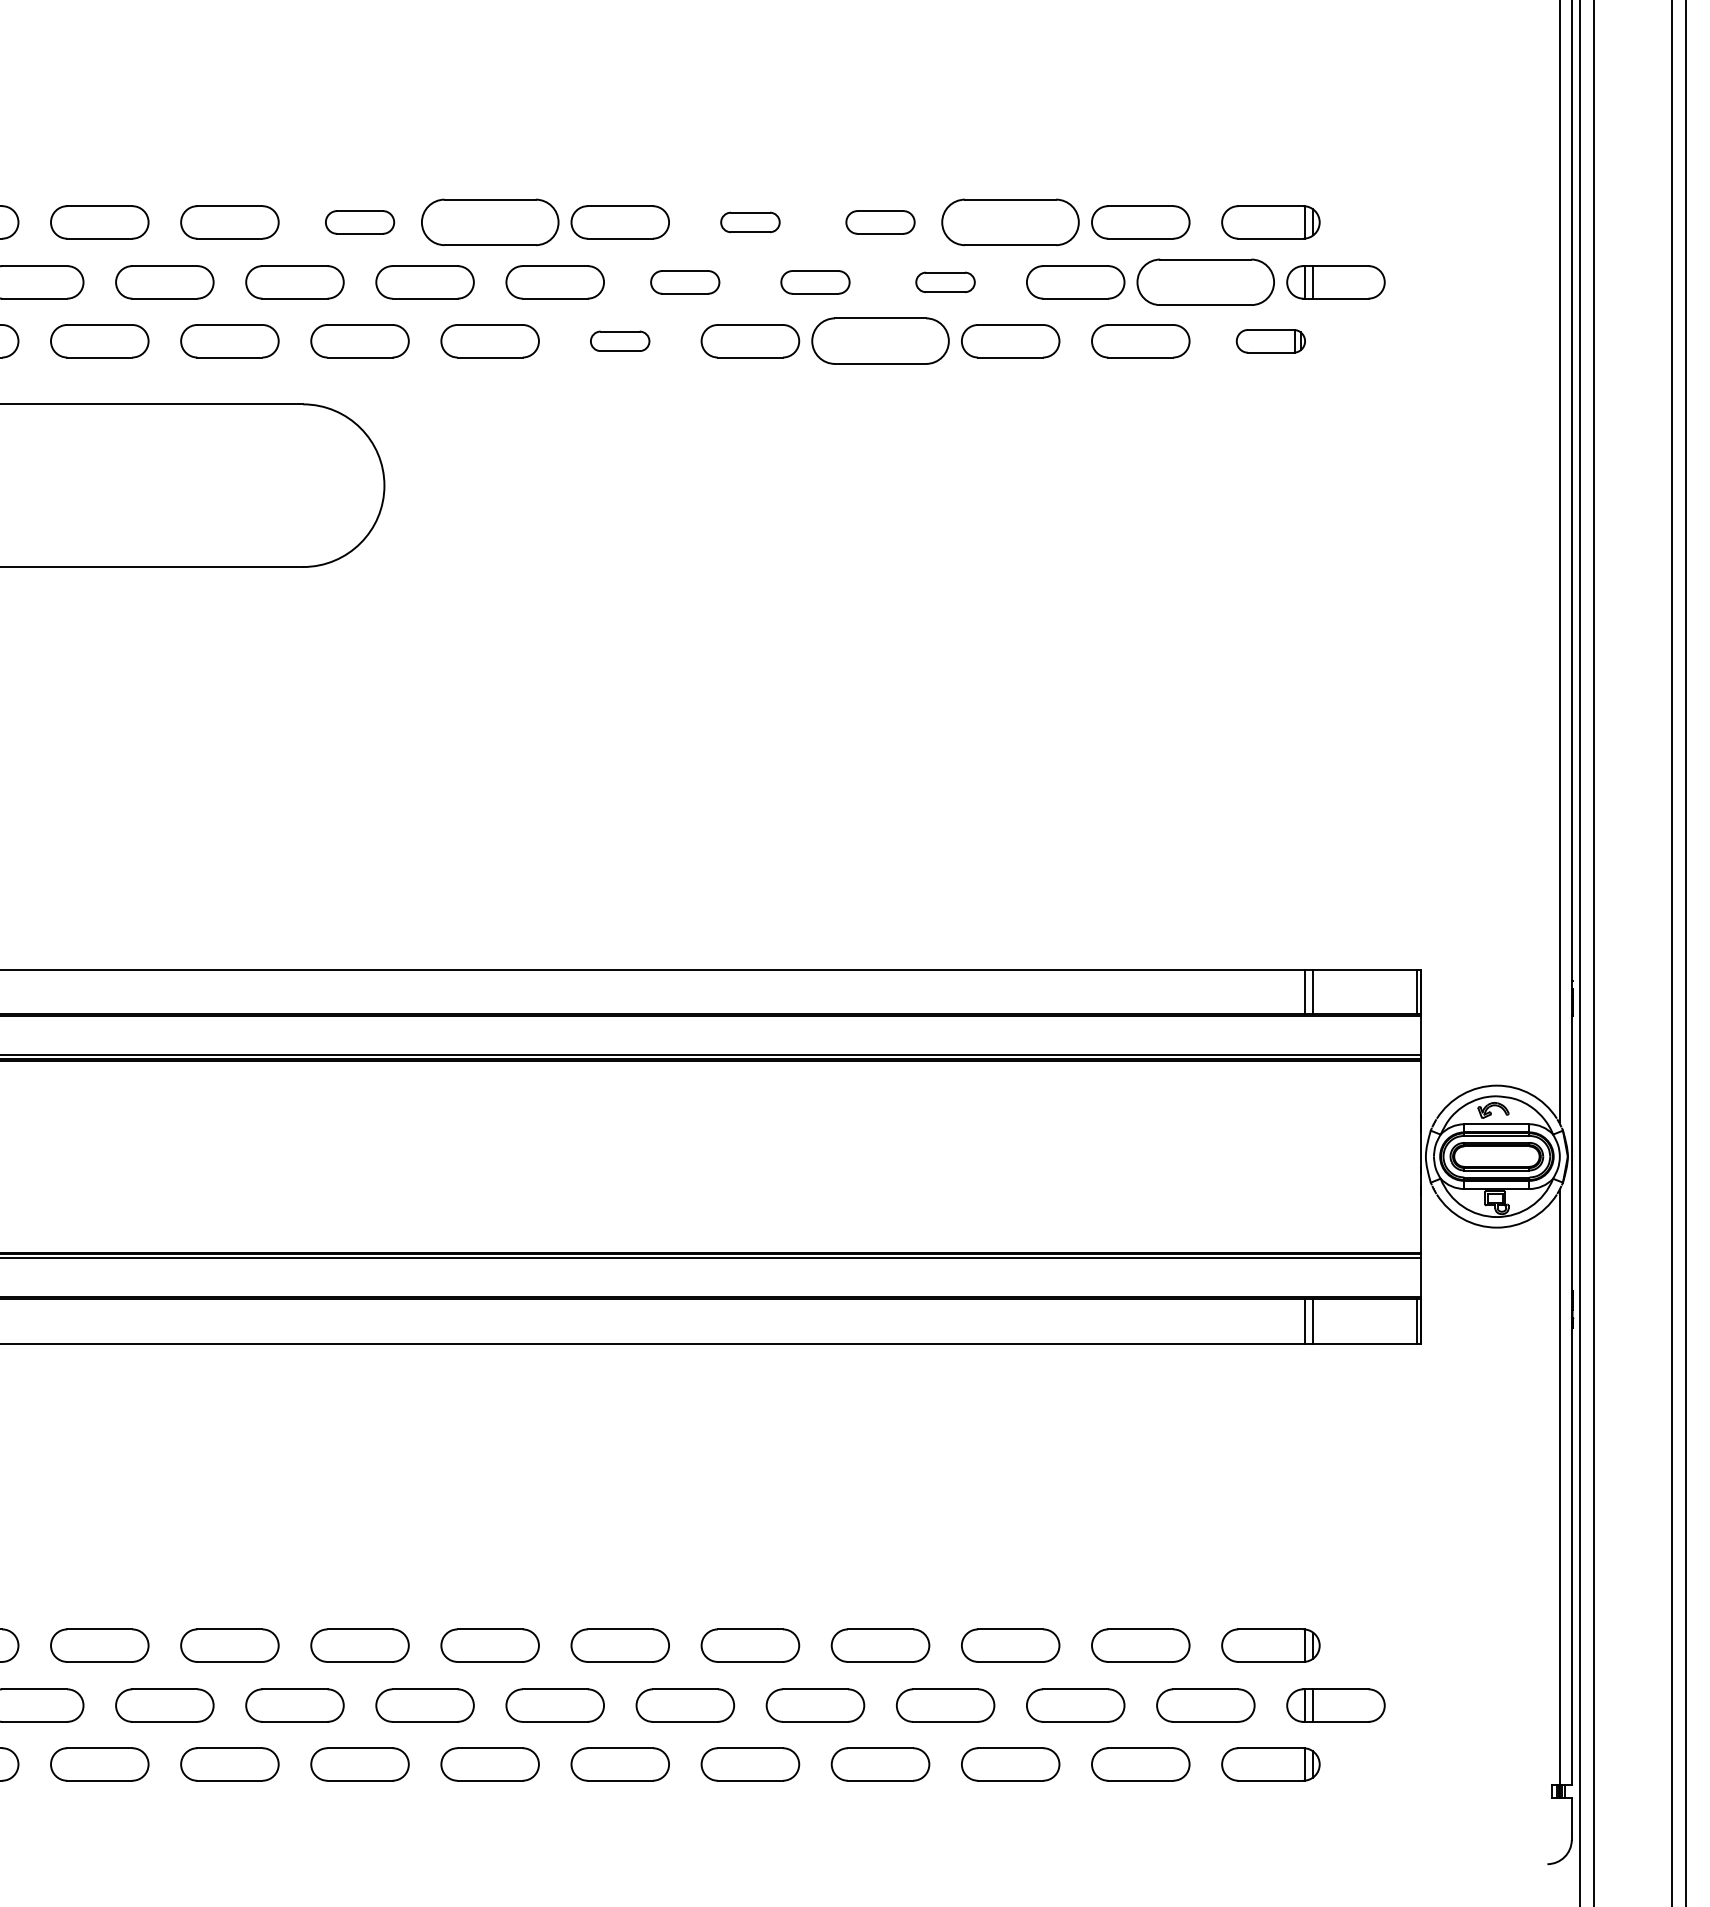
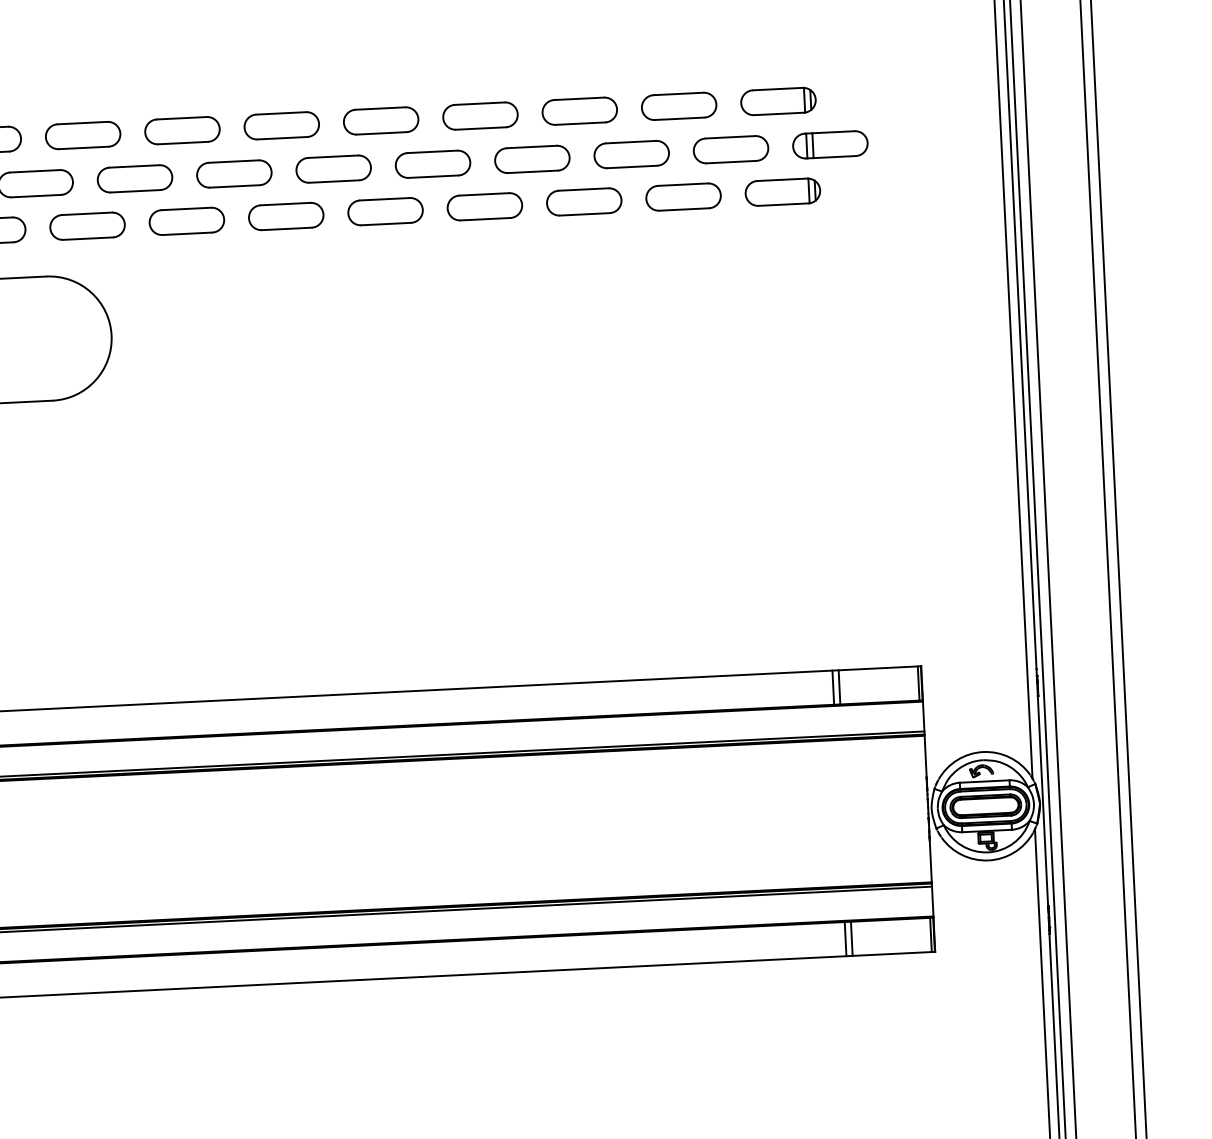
part: (359, 222) -> (82, 135), size x1.43
part: (489, 222) -> (181, 130), size x0.71
part: (750, 222) -> (381, 120), size x1.67
part: (880, 222) -> (480, 116), size x1.43
part: (1010, 222) -> (579, 111), size x0.71
part: (684, 282) -> (333, 169), size x1.43
part: (815, 282) -> (433, 164), size x1.43
part: (945, 282) -> (532, 159), size x1.67
part: (1205, 282) -> (730, 149), size x0.71
part: (619, 341) -> (285, 216), size x1.67
part: (880, 341) -> (484, 206), size x0.71
part: (1270, 341) -> (782, 192), size x1.43

